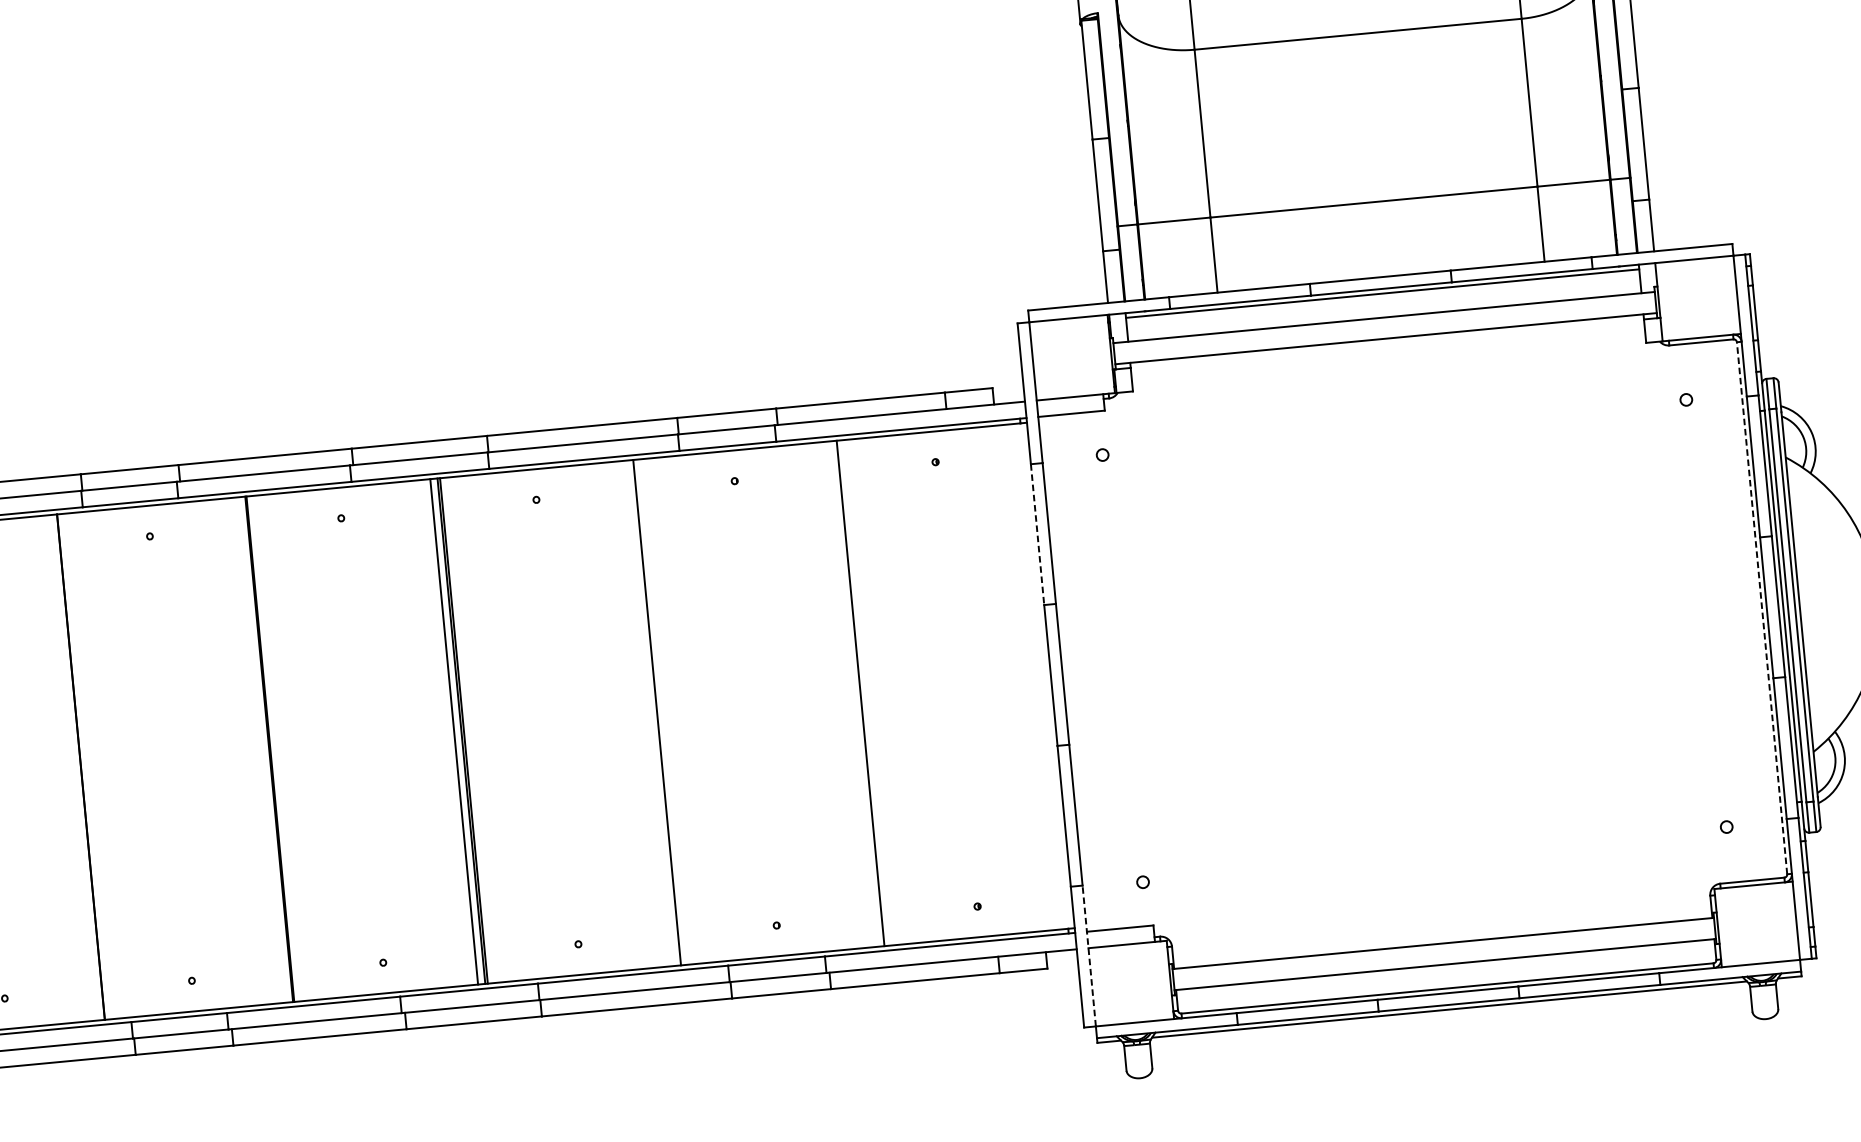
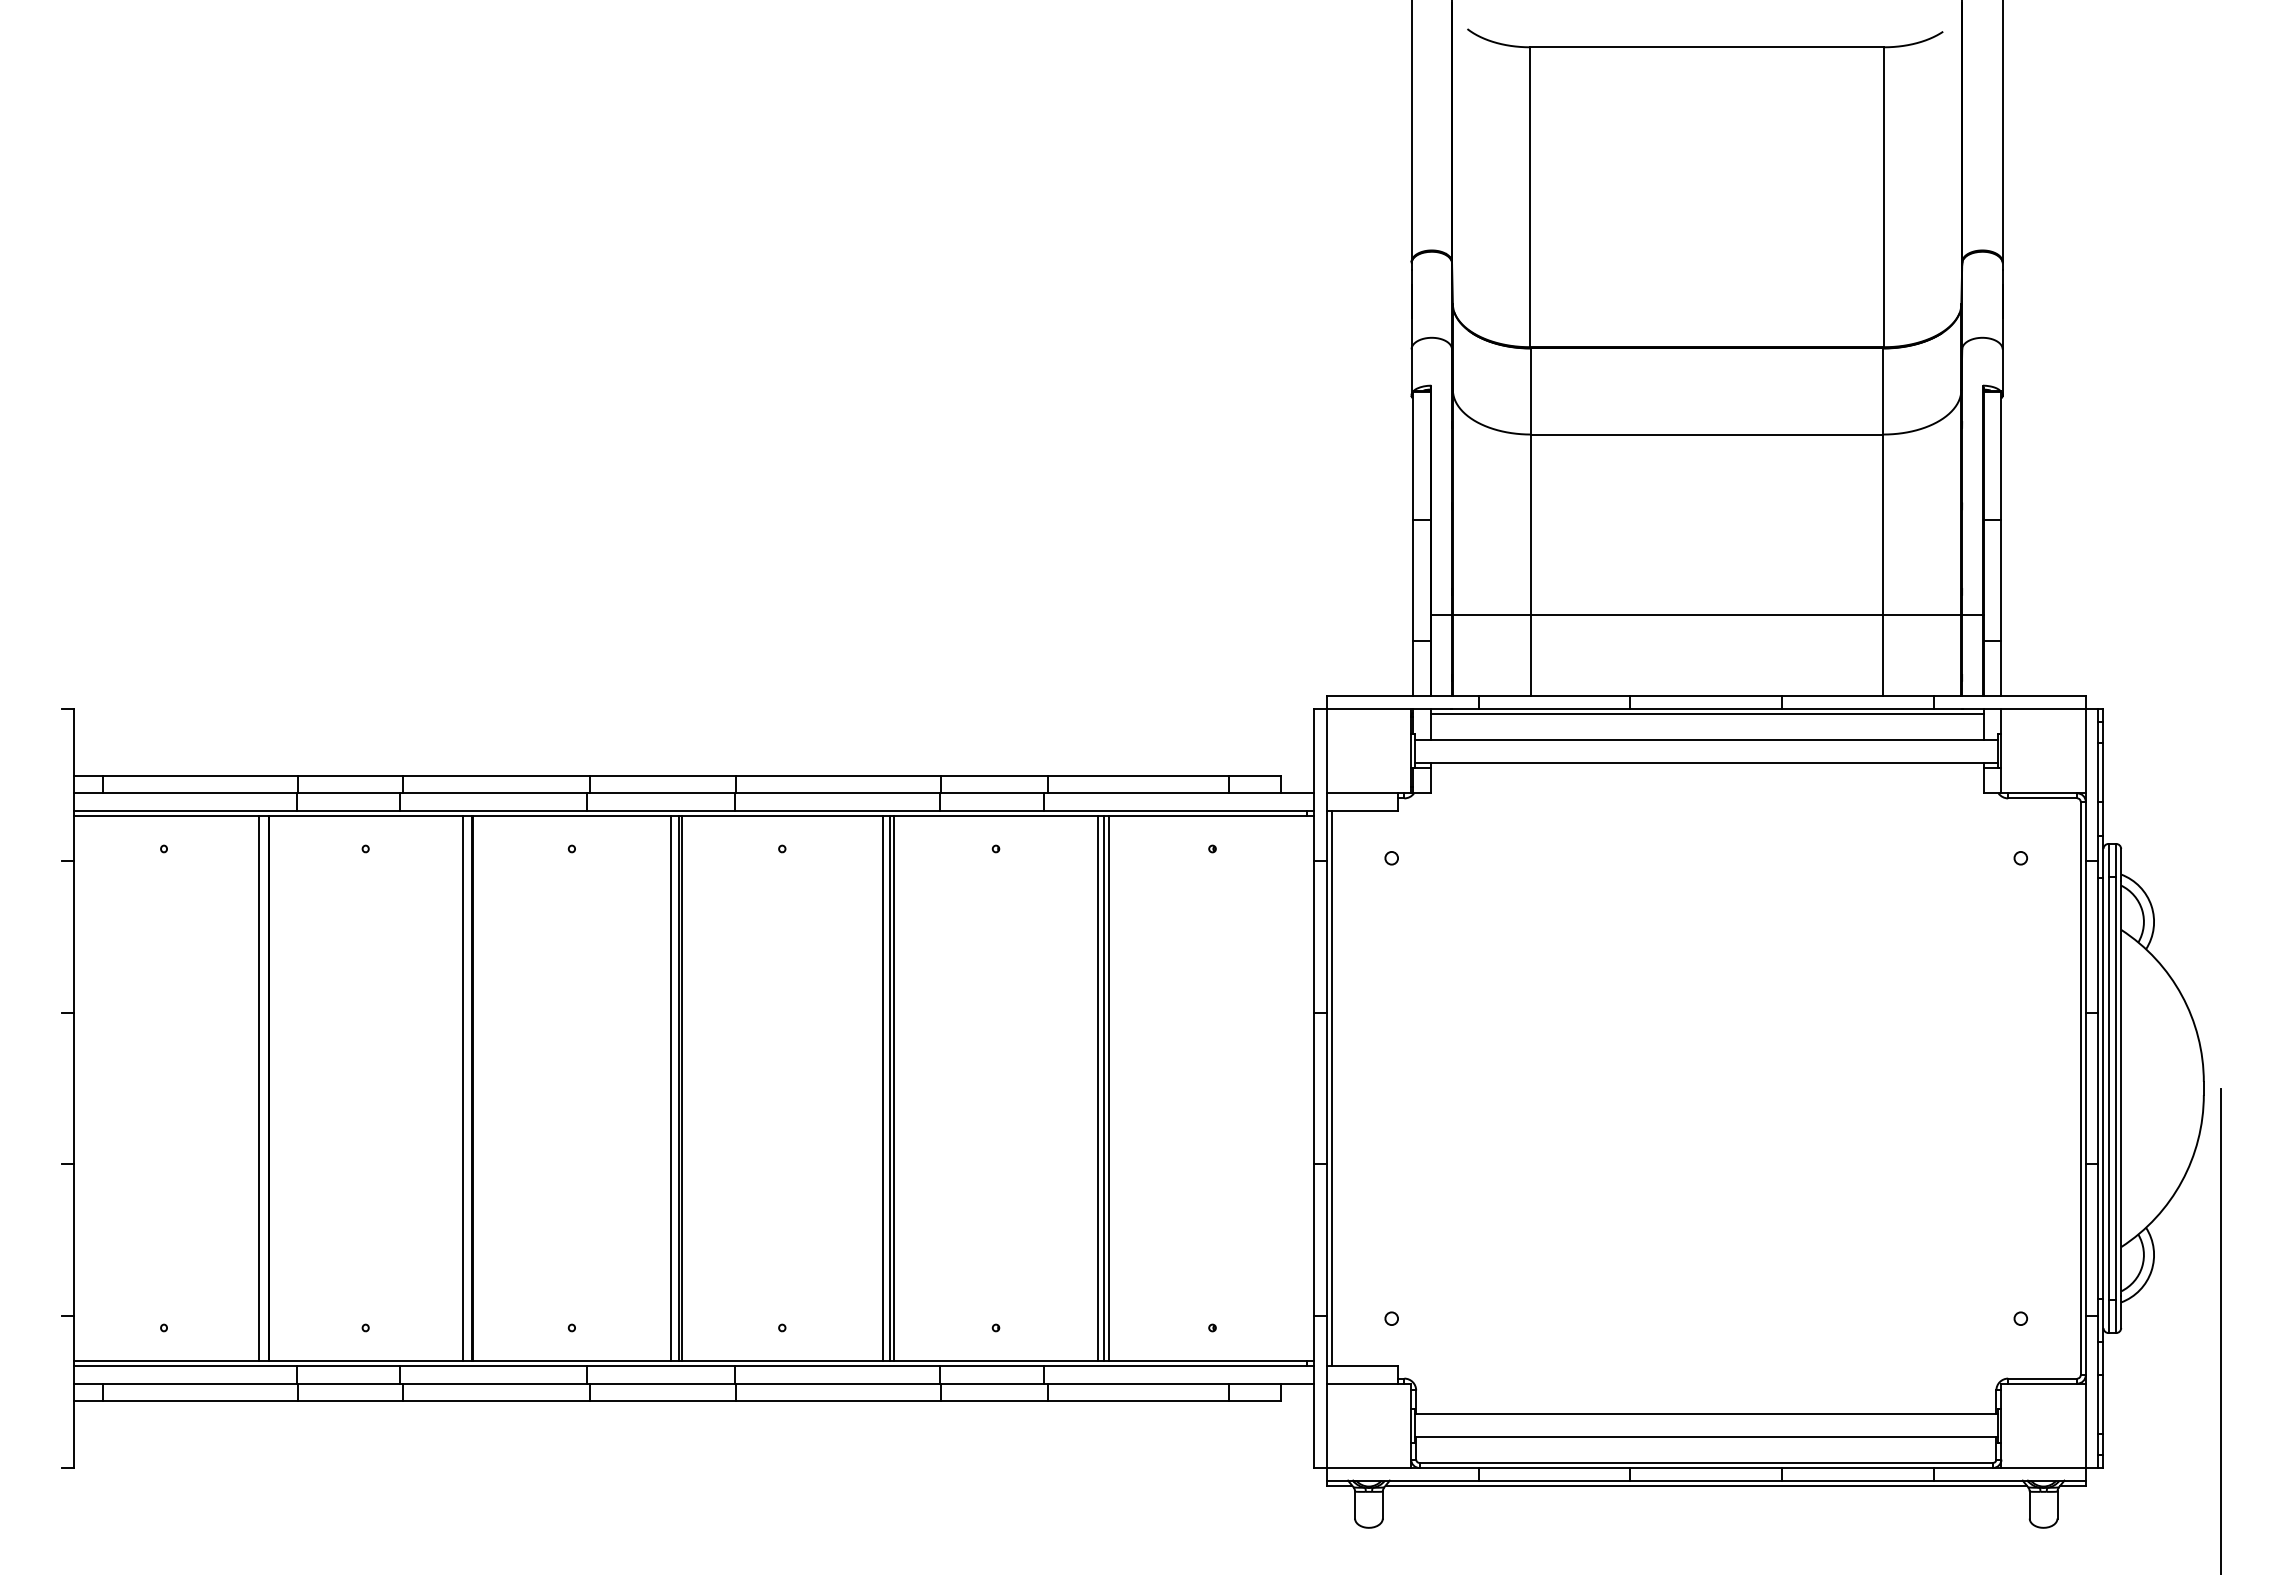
line: (1037, 534) -> (1314, 936), dashed -> solid
line: (1761, 608) -> (2080, 1088), dashed -> solid
line: (1066, 673) -> (1331, 1088), added
line: (855, 693) -> (1103, 1088), added
line: (850, 694) -> (1098, 1088), added
line: (660, 712) -> (893, 1088), added
line: (651, 713) -> (883, 1088), added
line: (260, 750) -> (462, 1088), added
line: (71, 768) -> (258, 1088), added
line: (1089, 956) -> (1326, 1392), dashed -> solid

